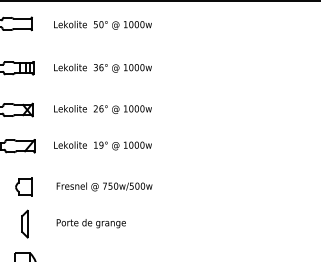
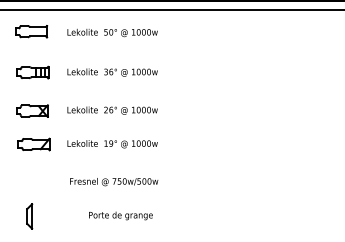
part: (23, 187) -> (39, 182), removed
text: (90, 223) -> (120, 215), moved
part: (24, 224) -> (29, 216), moved

